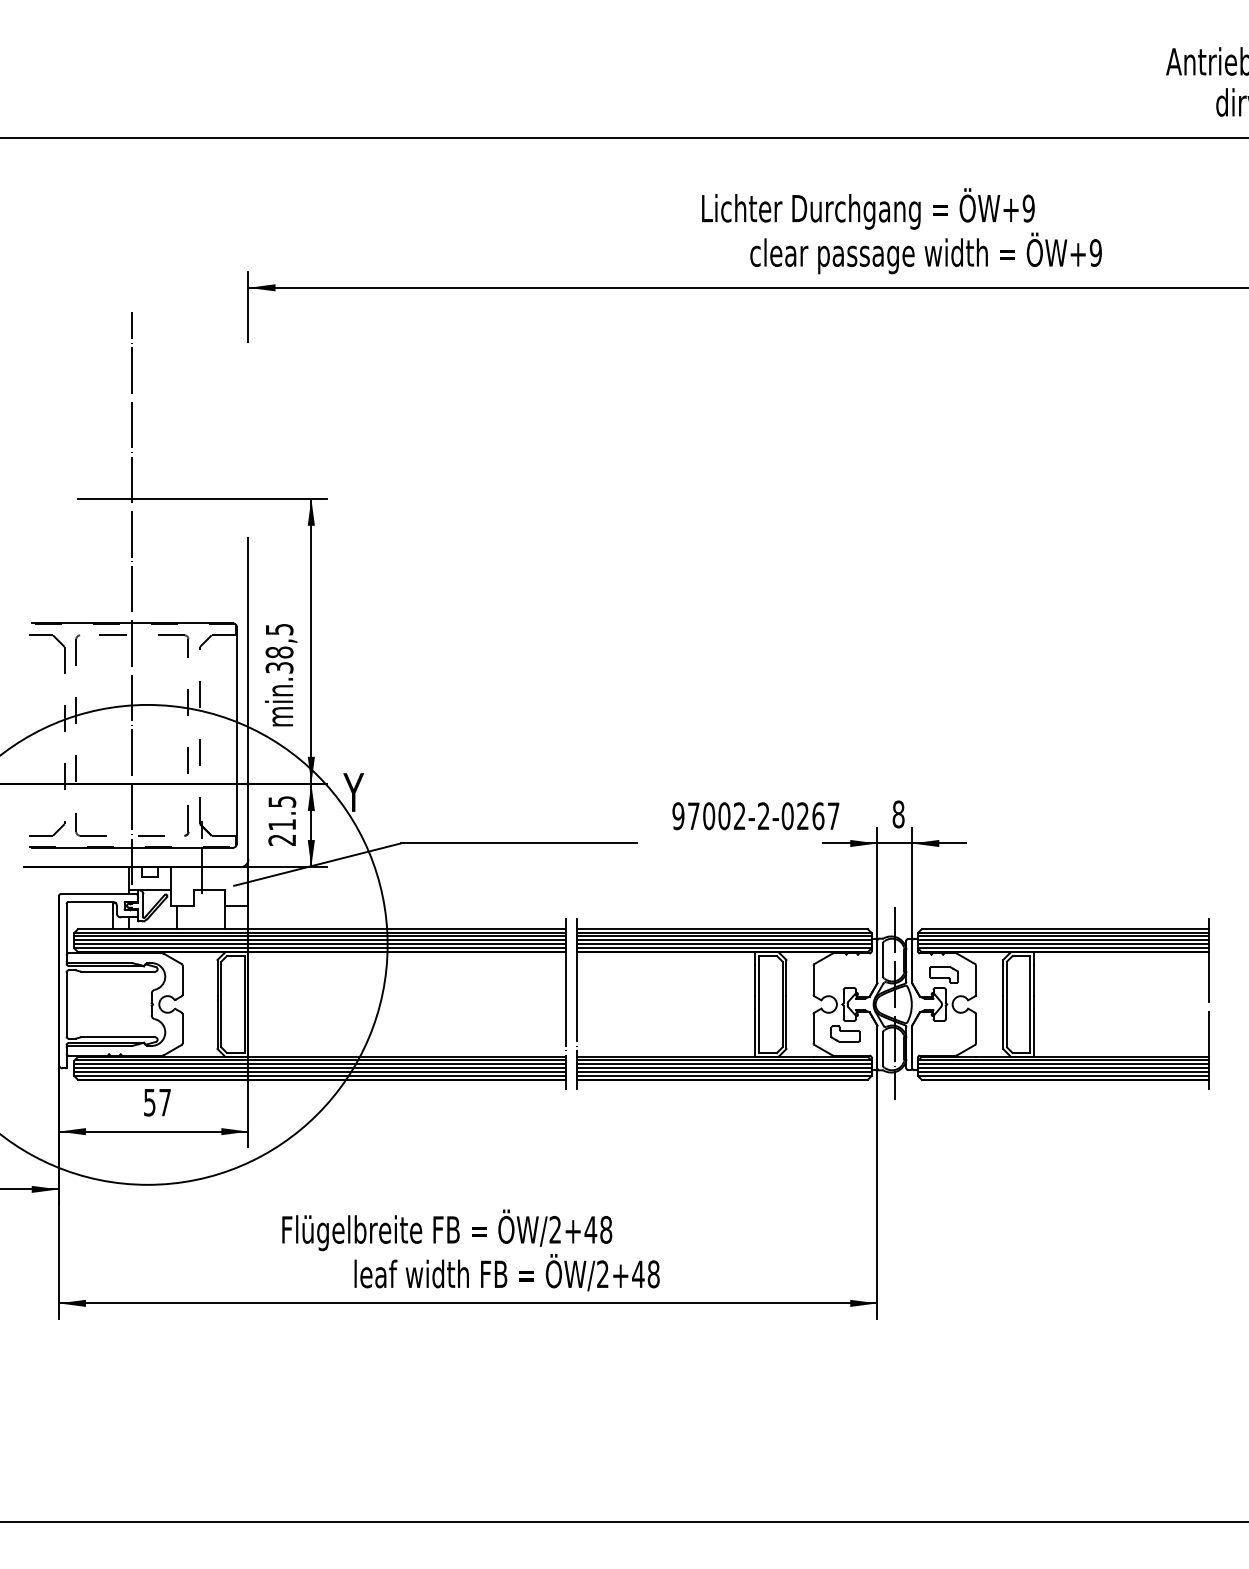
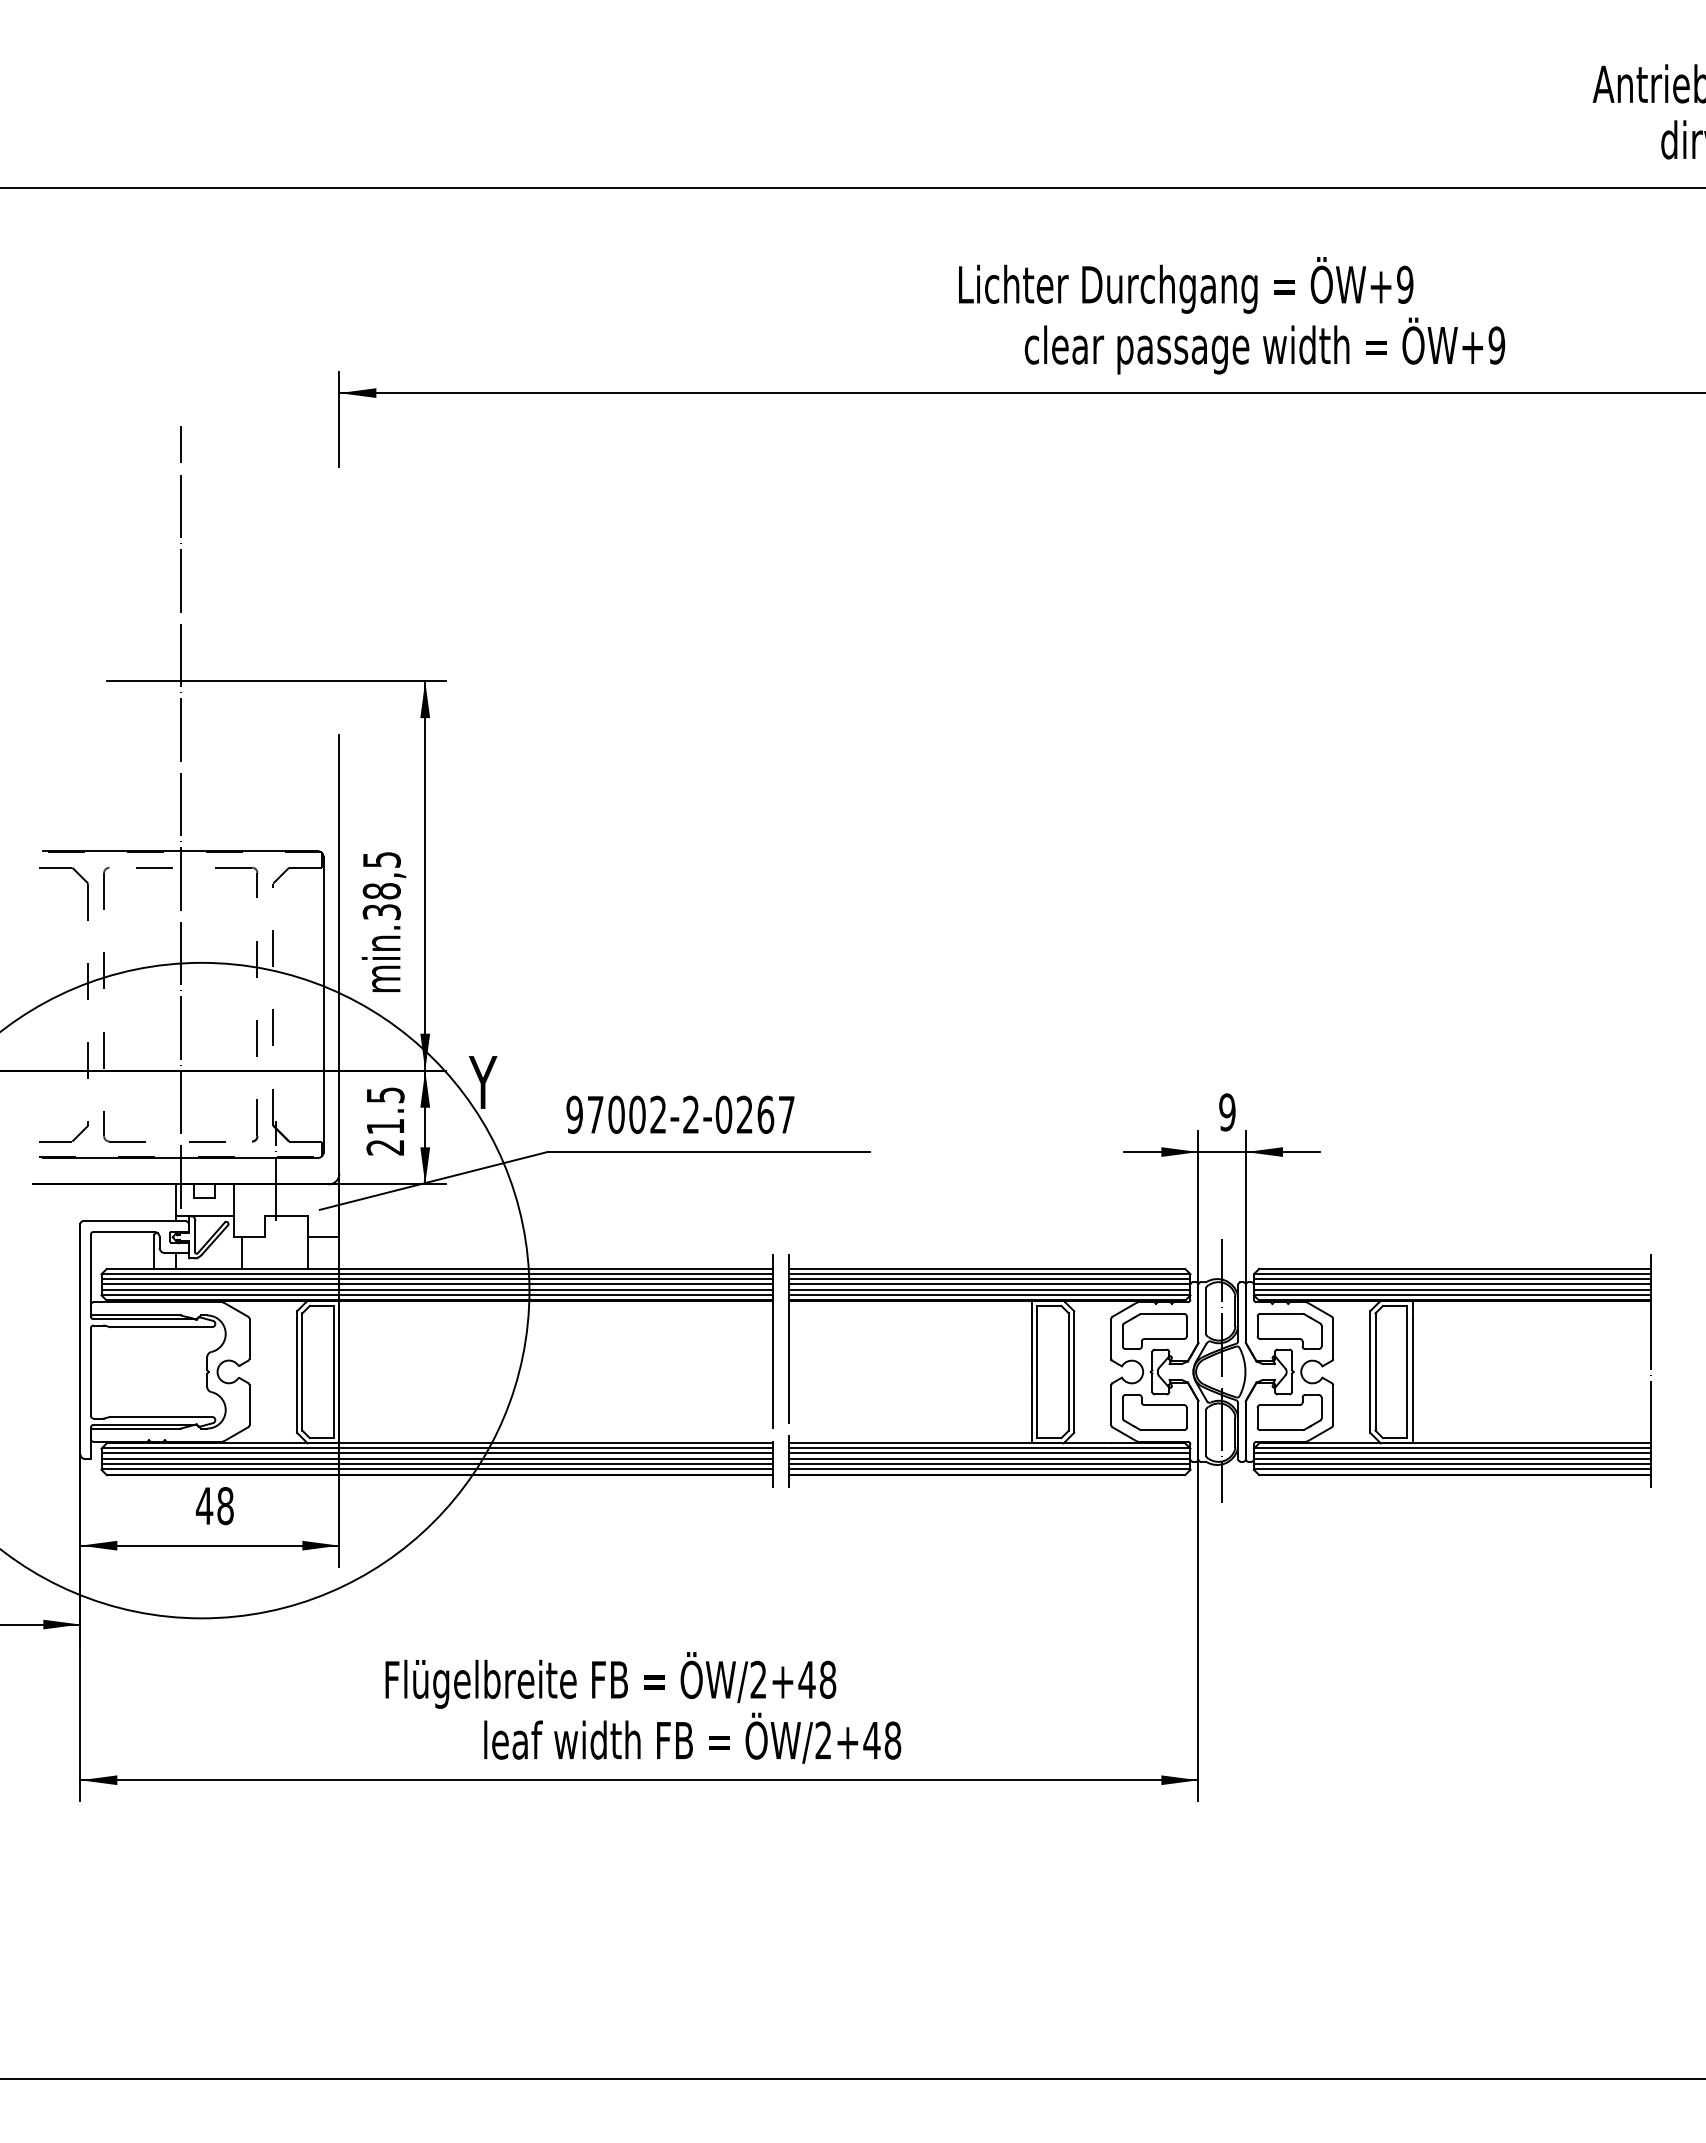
text: (898, 814) -> (1227, 1112), 8 -> 9
text: (755, 815) -> (680, 1114), moved
part: (845, 974) -> (1154, 1331), added
part: (944, 974) -> (1289, 1331), size x1.67
part: (845, 1034) -> (1154, 1412), size x1.67
part: (944, 1034) -> (1289, 1412), added
text: (157, 1102) -> (214, 1505), 57 -> 48

